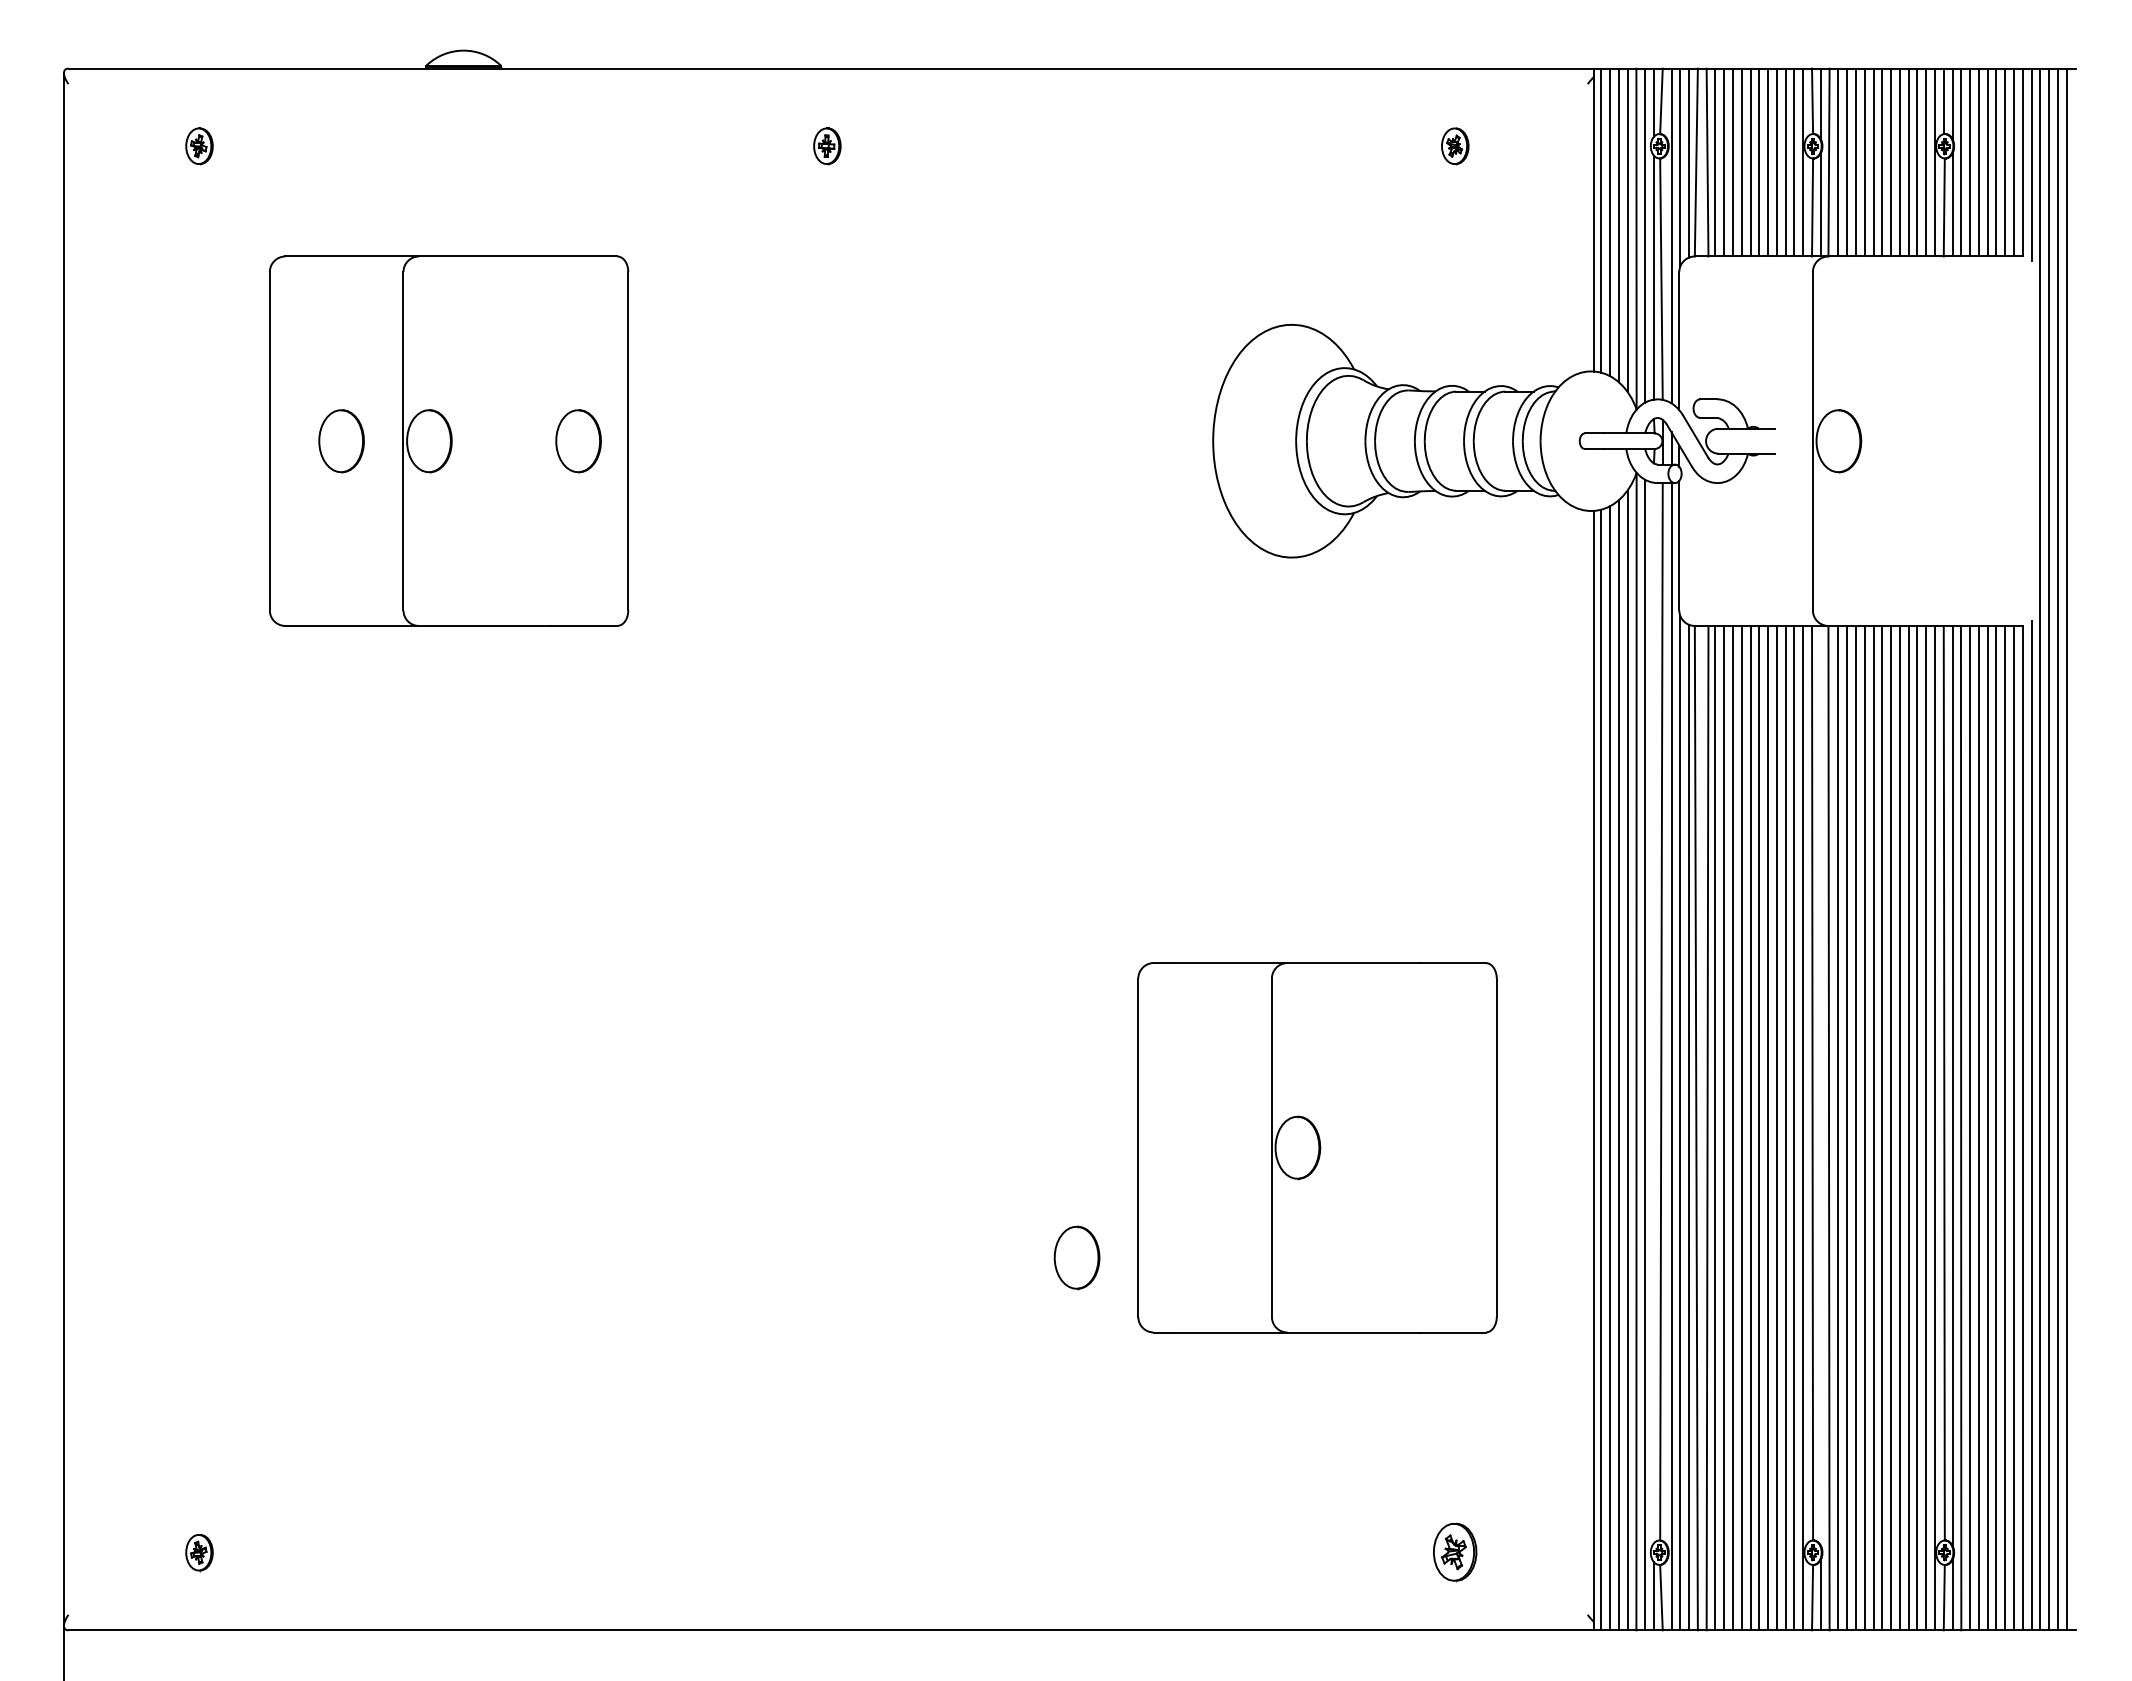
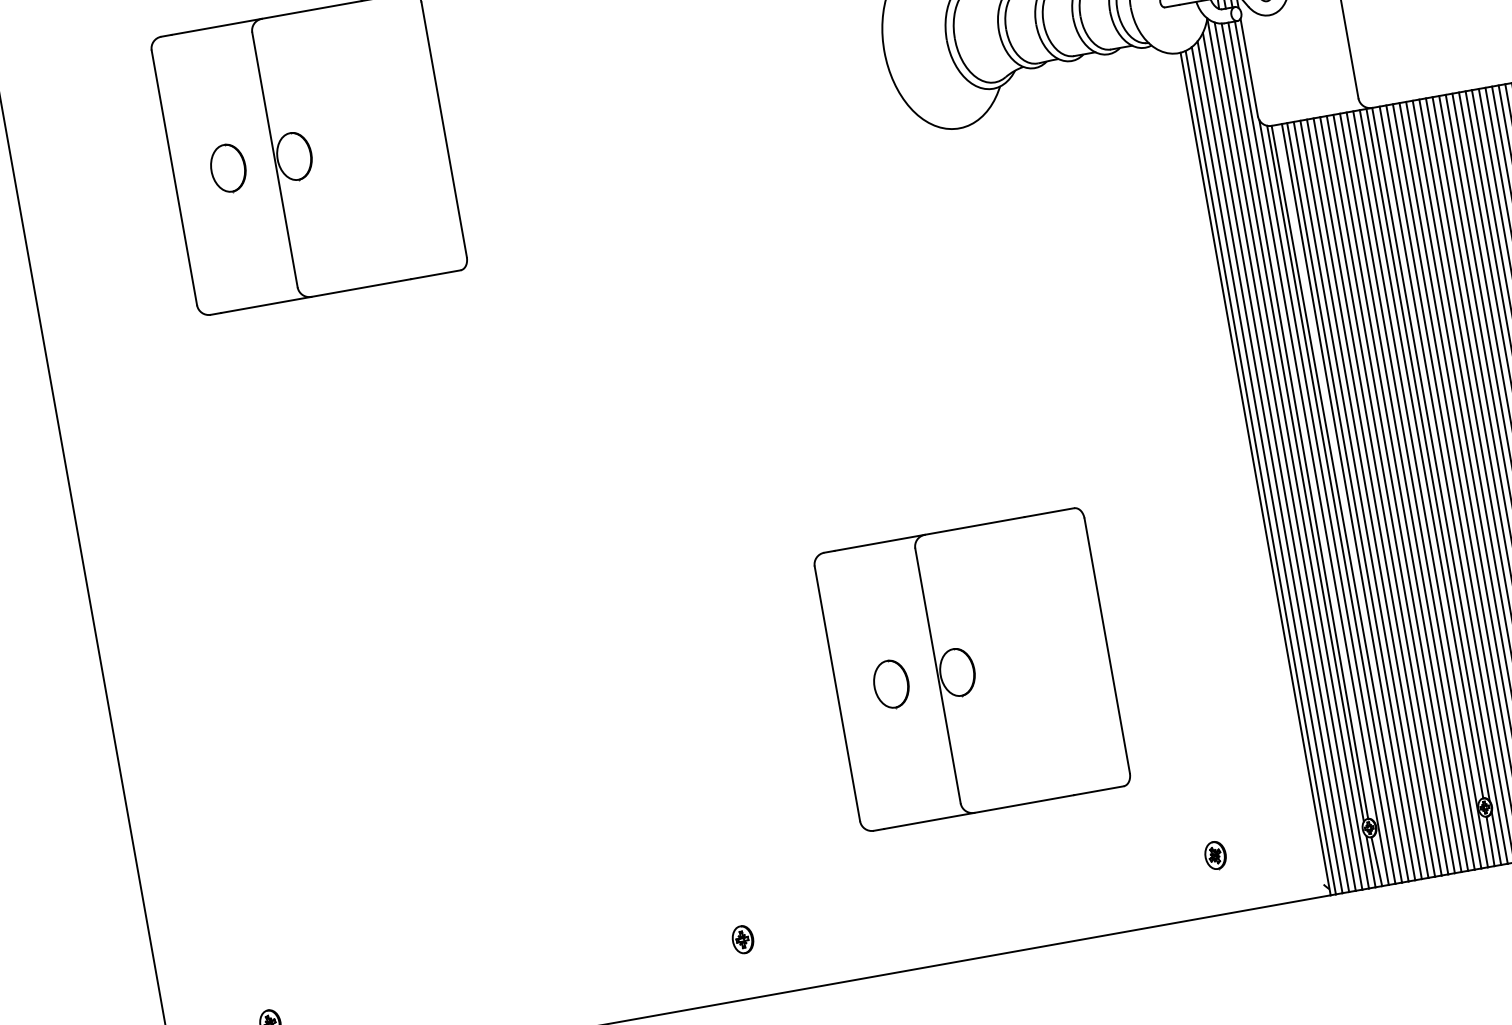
part: (578, 441) -> (406, 136), removed
line: (1653, 1012) -> (1292, 422), added
line: (1820, 1085) -> (1427, 454), added
part: (1317, 1147) -> (972, 669), moved
part: (827, 1552) -> (743, 939), added
part: (1455, 1553) -> (1215, 856), size x0.62

